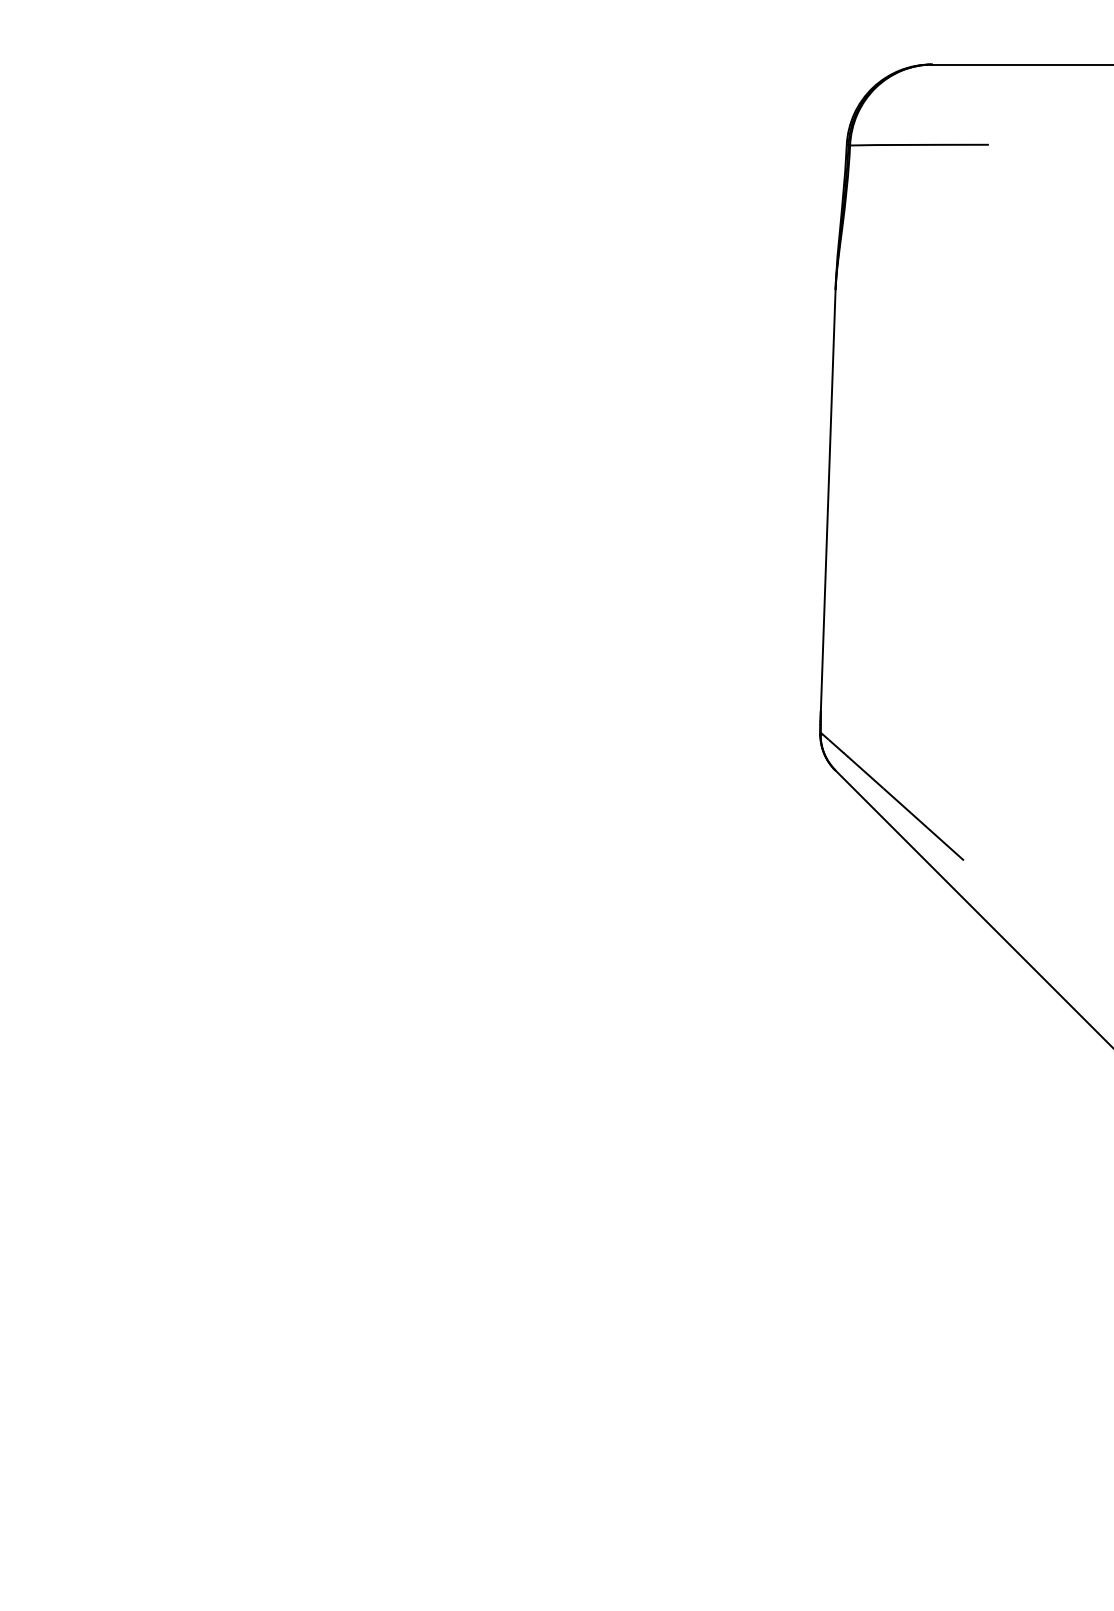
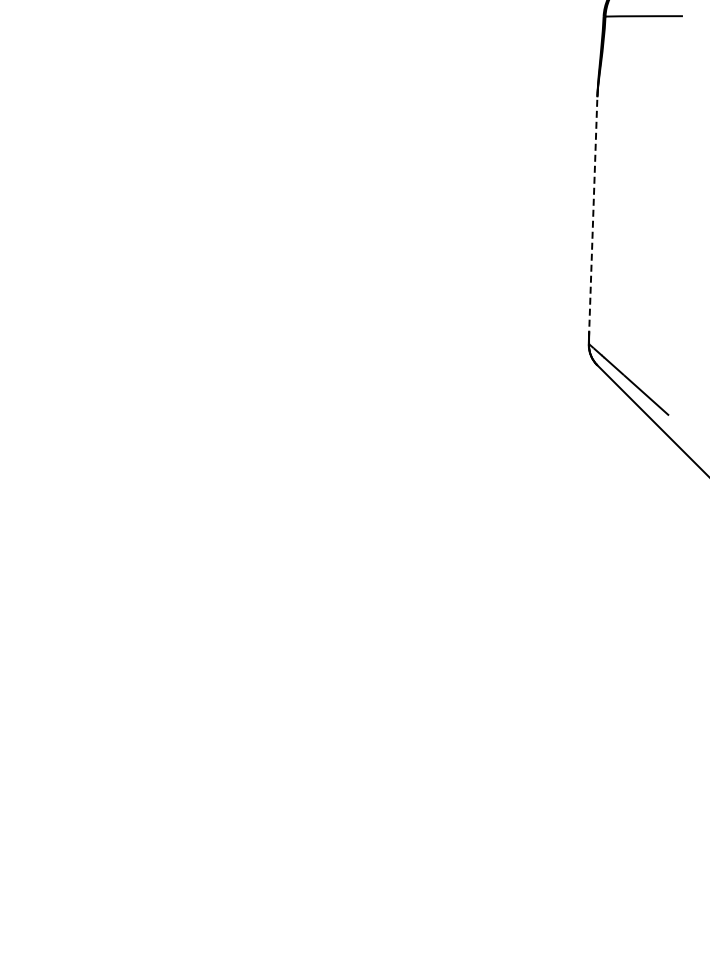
line: (828, 502) -> (593, 215), solid -> dashed

